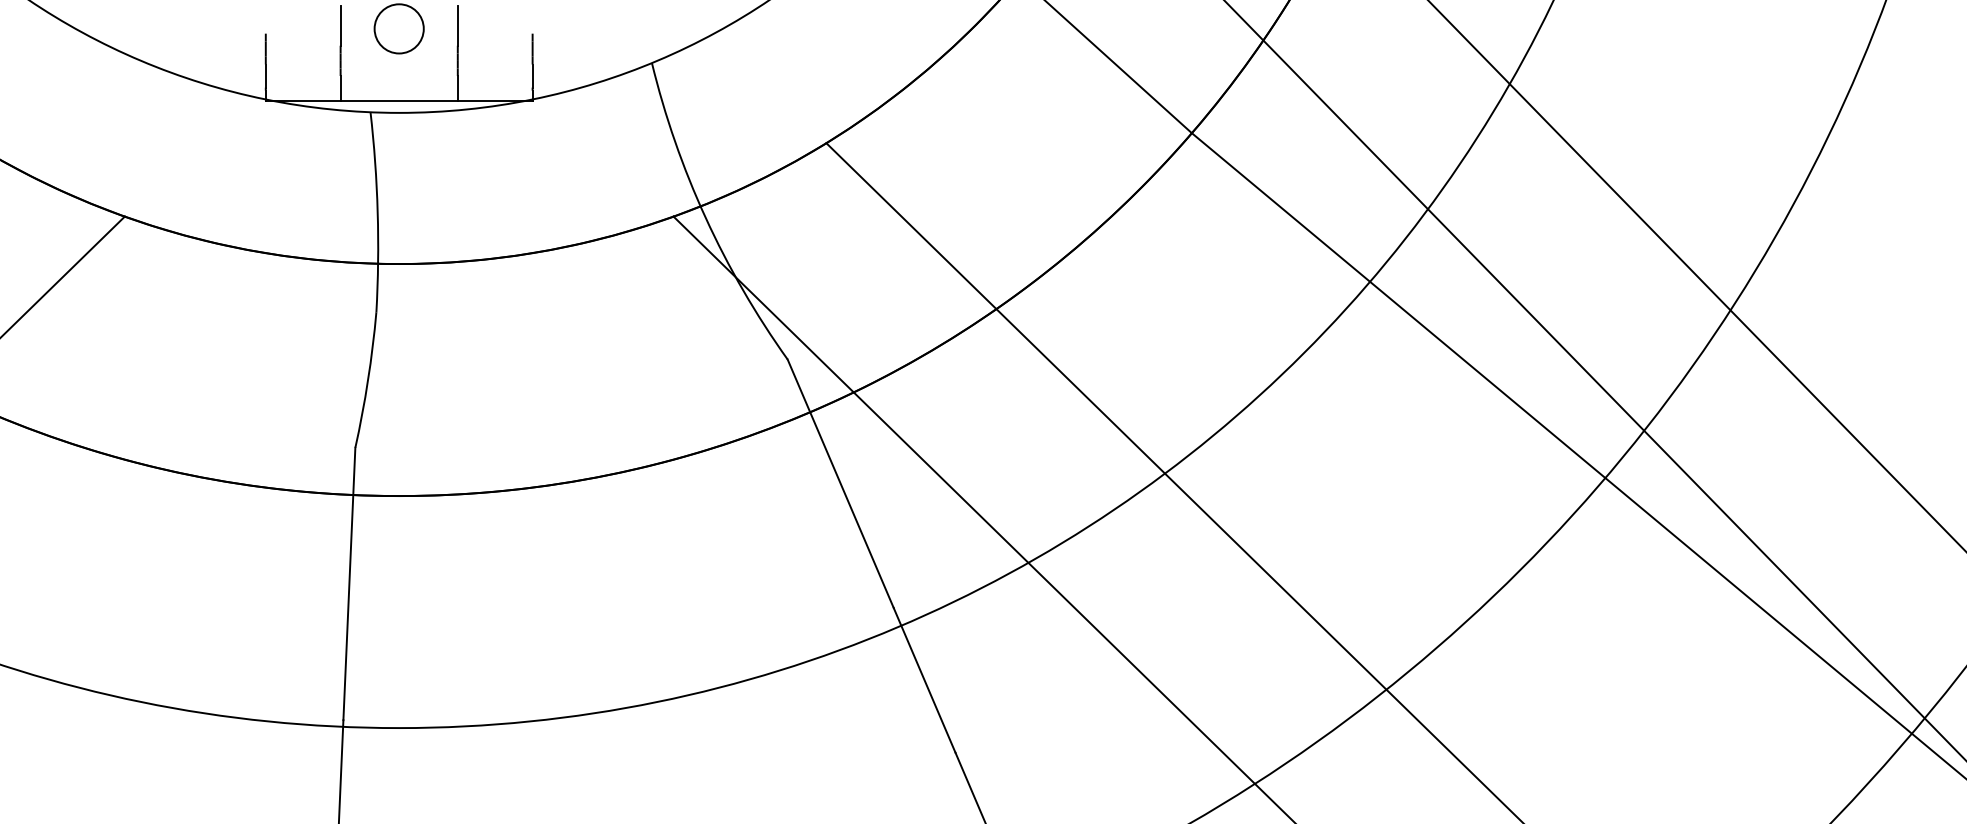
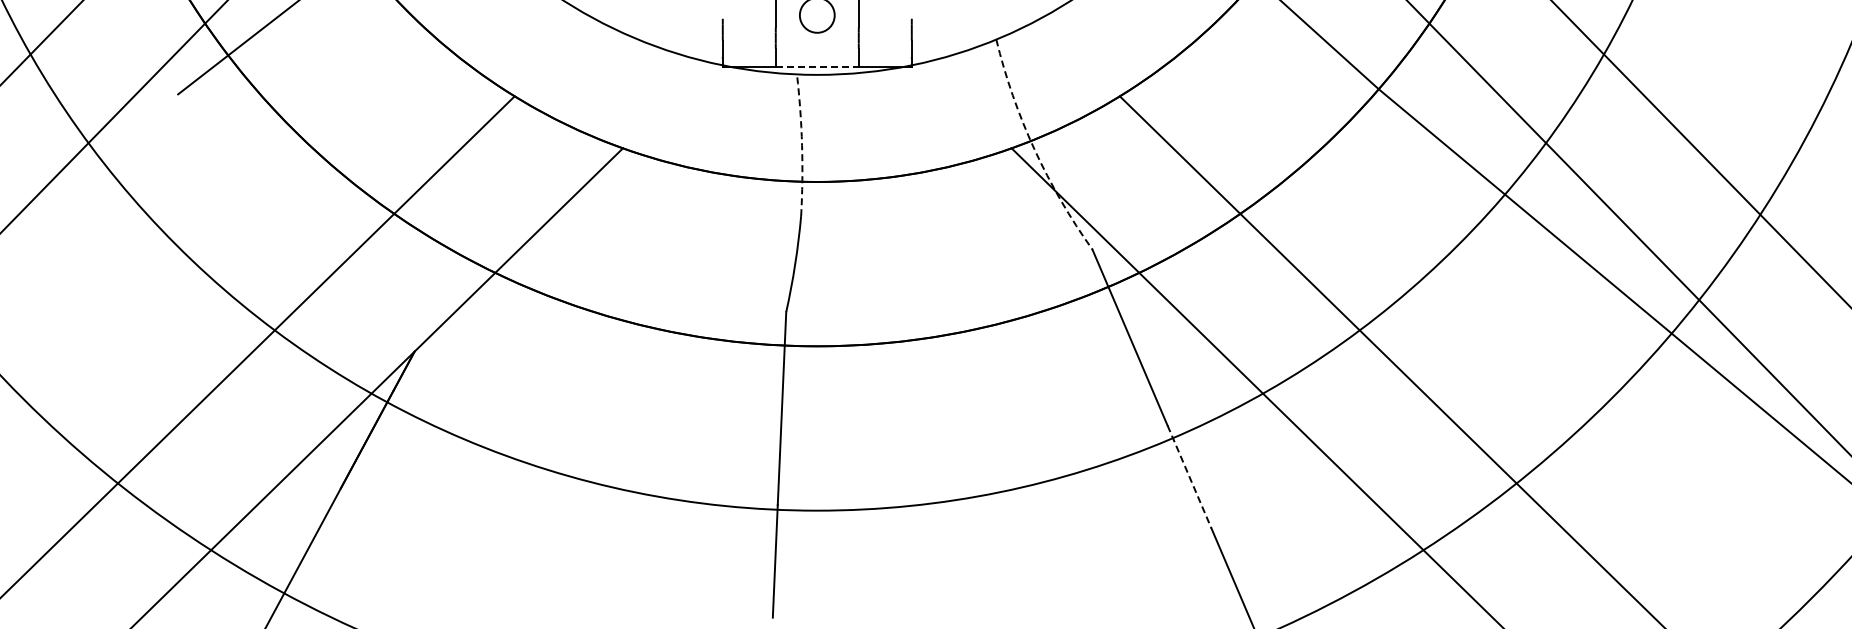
line: (399, 101) -> (817, 66), solid -> dashed
arc: (378, 212) -> (802, 145), solid -> dashed
arc: (705, 218) -> (1034, 149), solid -> dashed
line: (924, 679) -> (1189, 476), solid -> dashed

